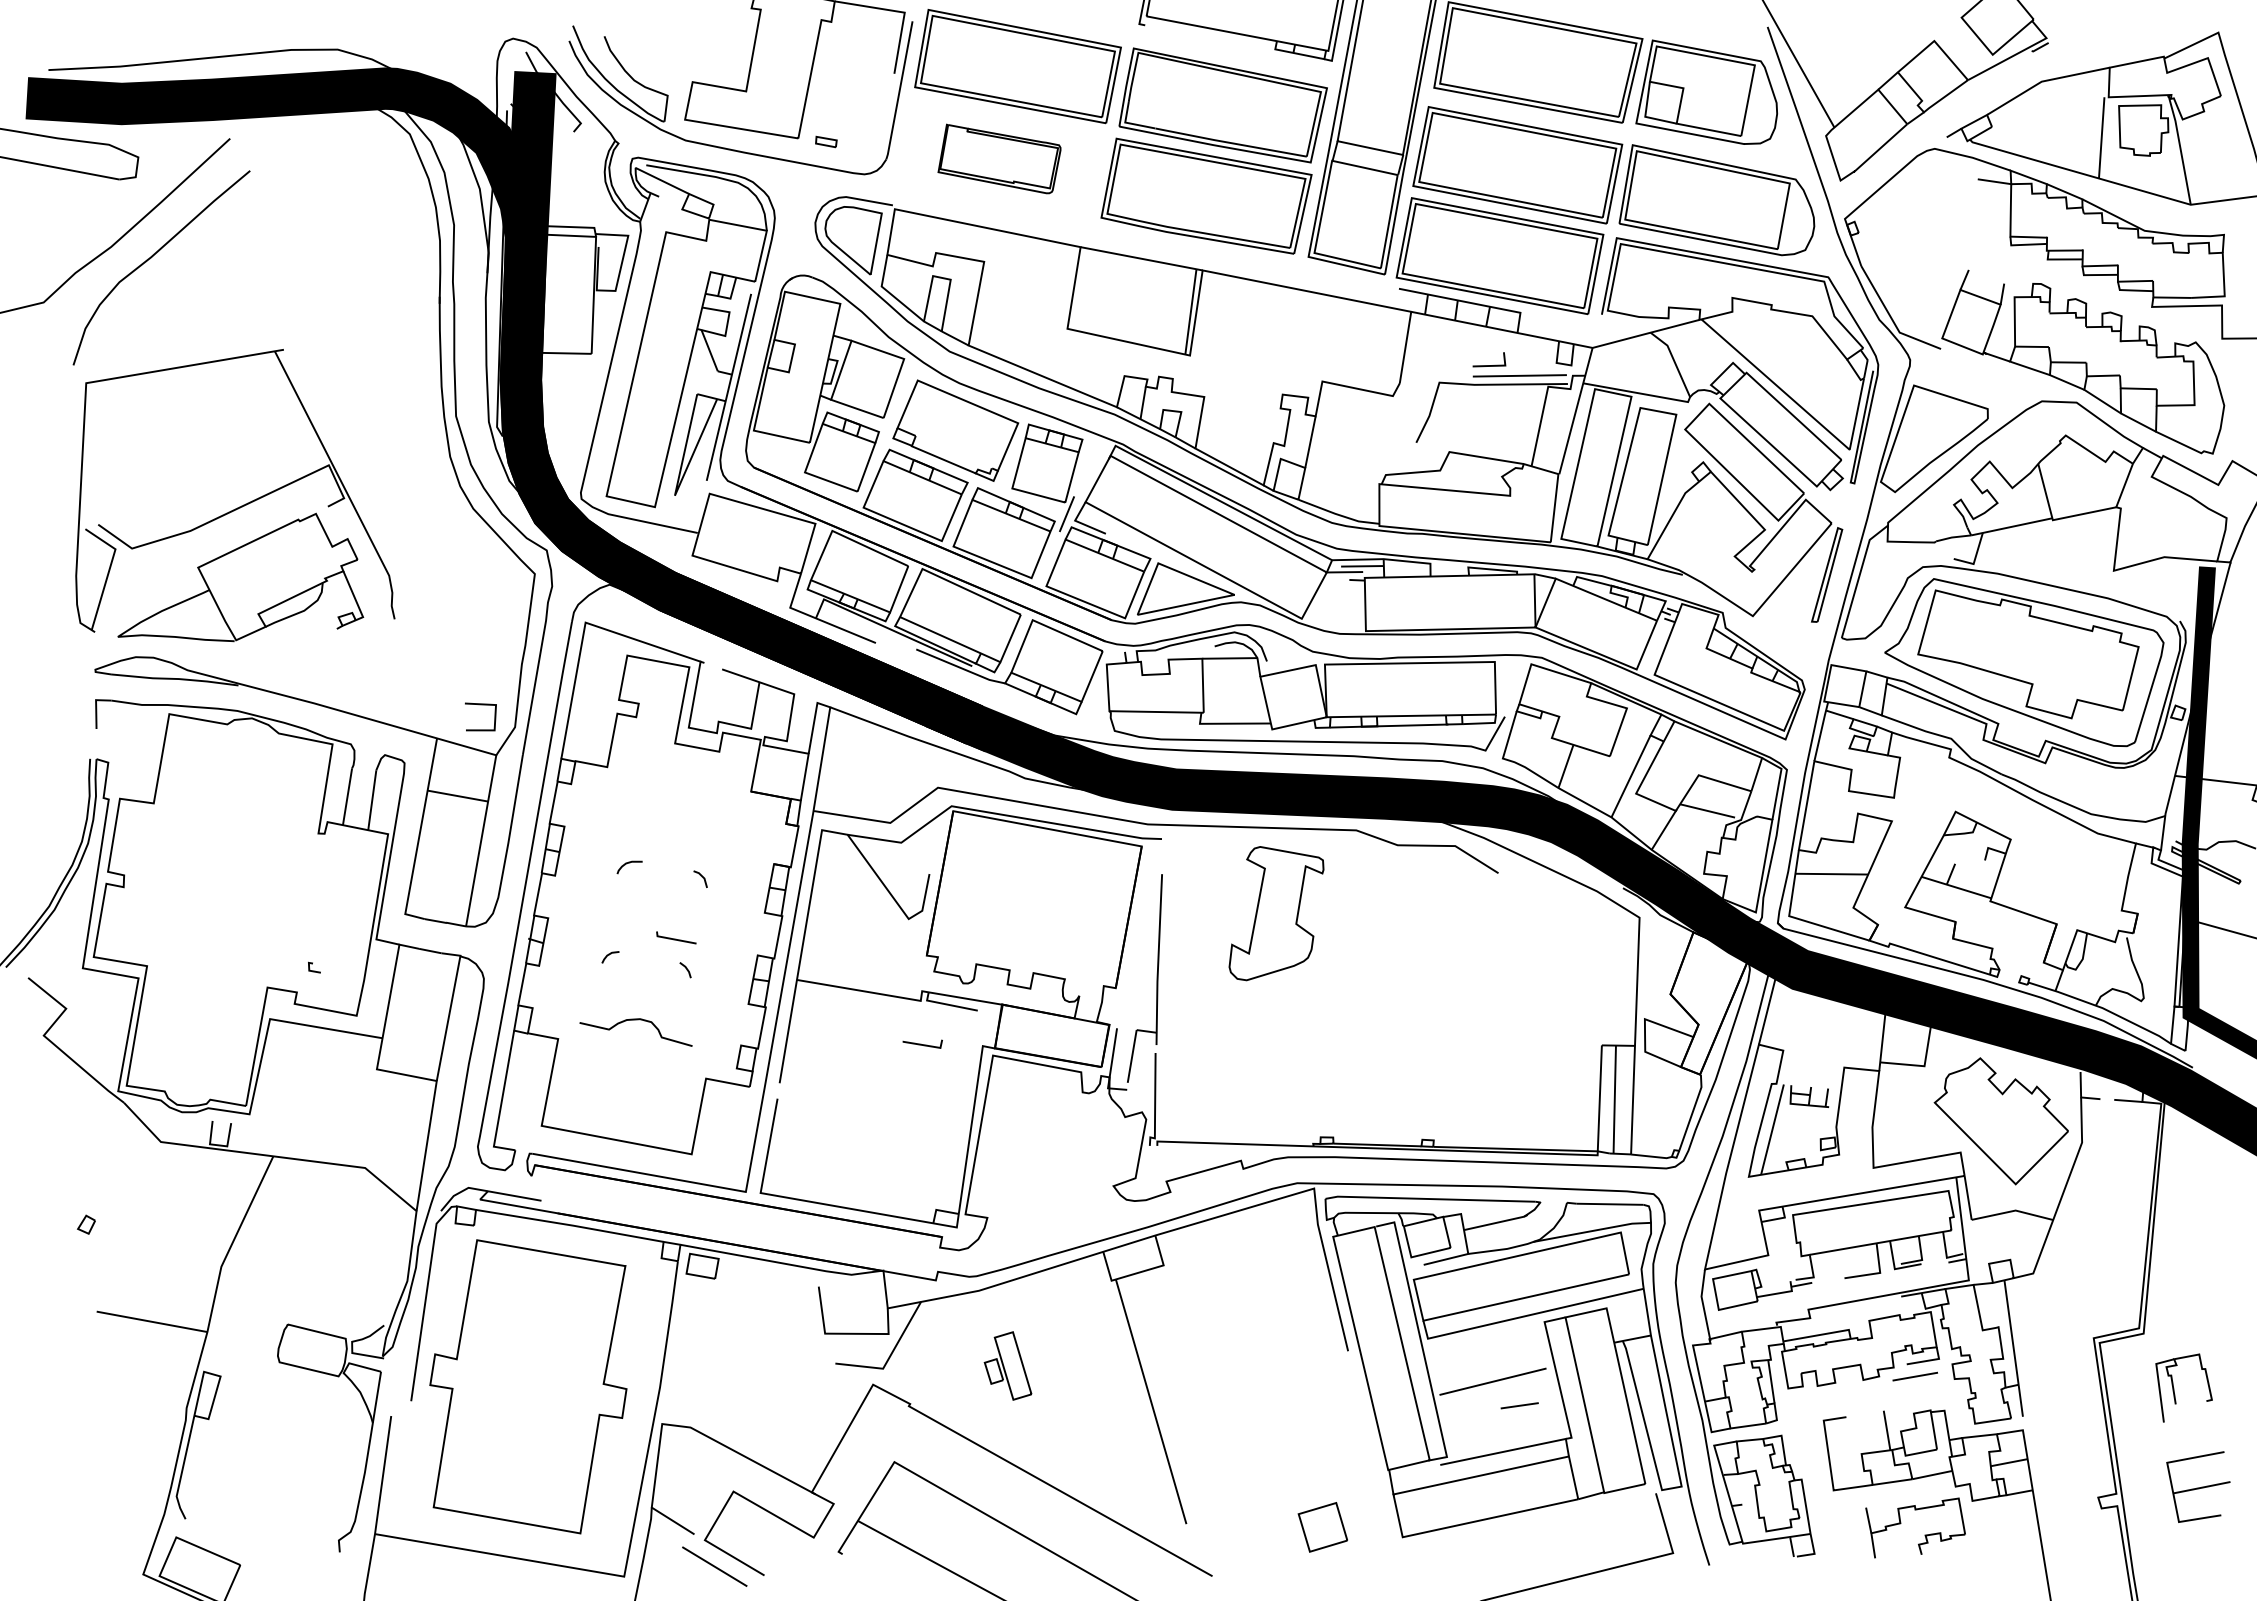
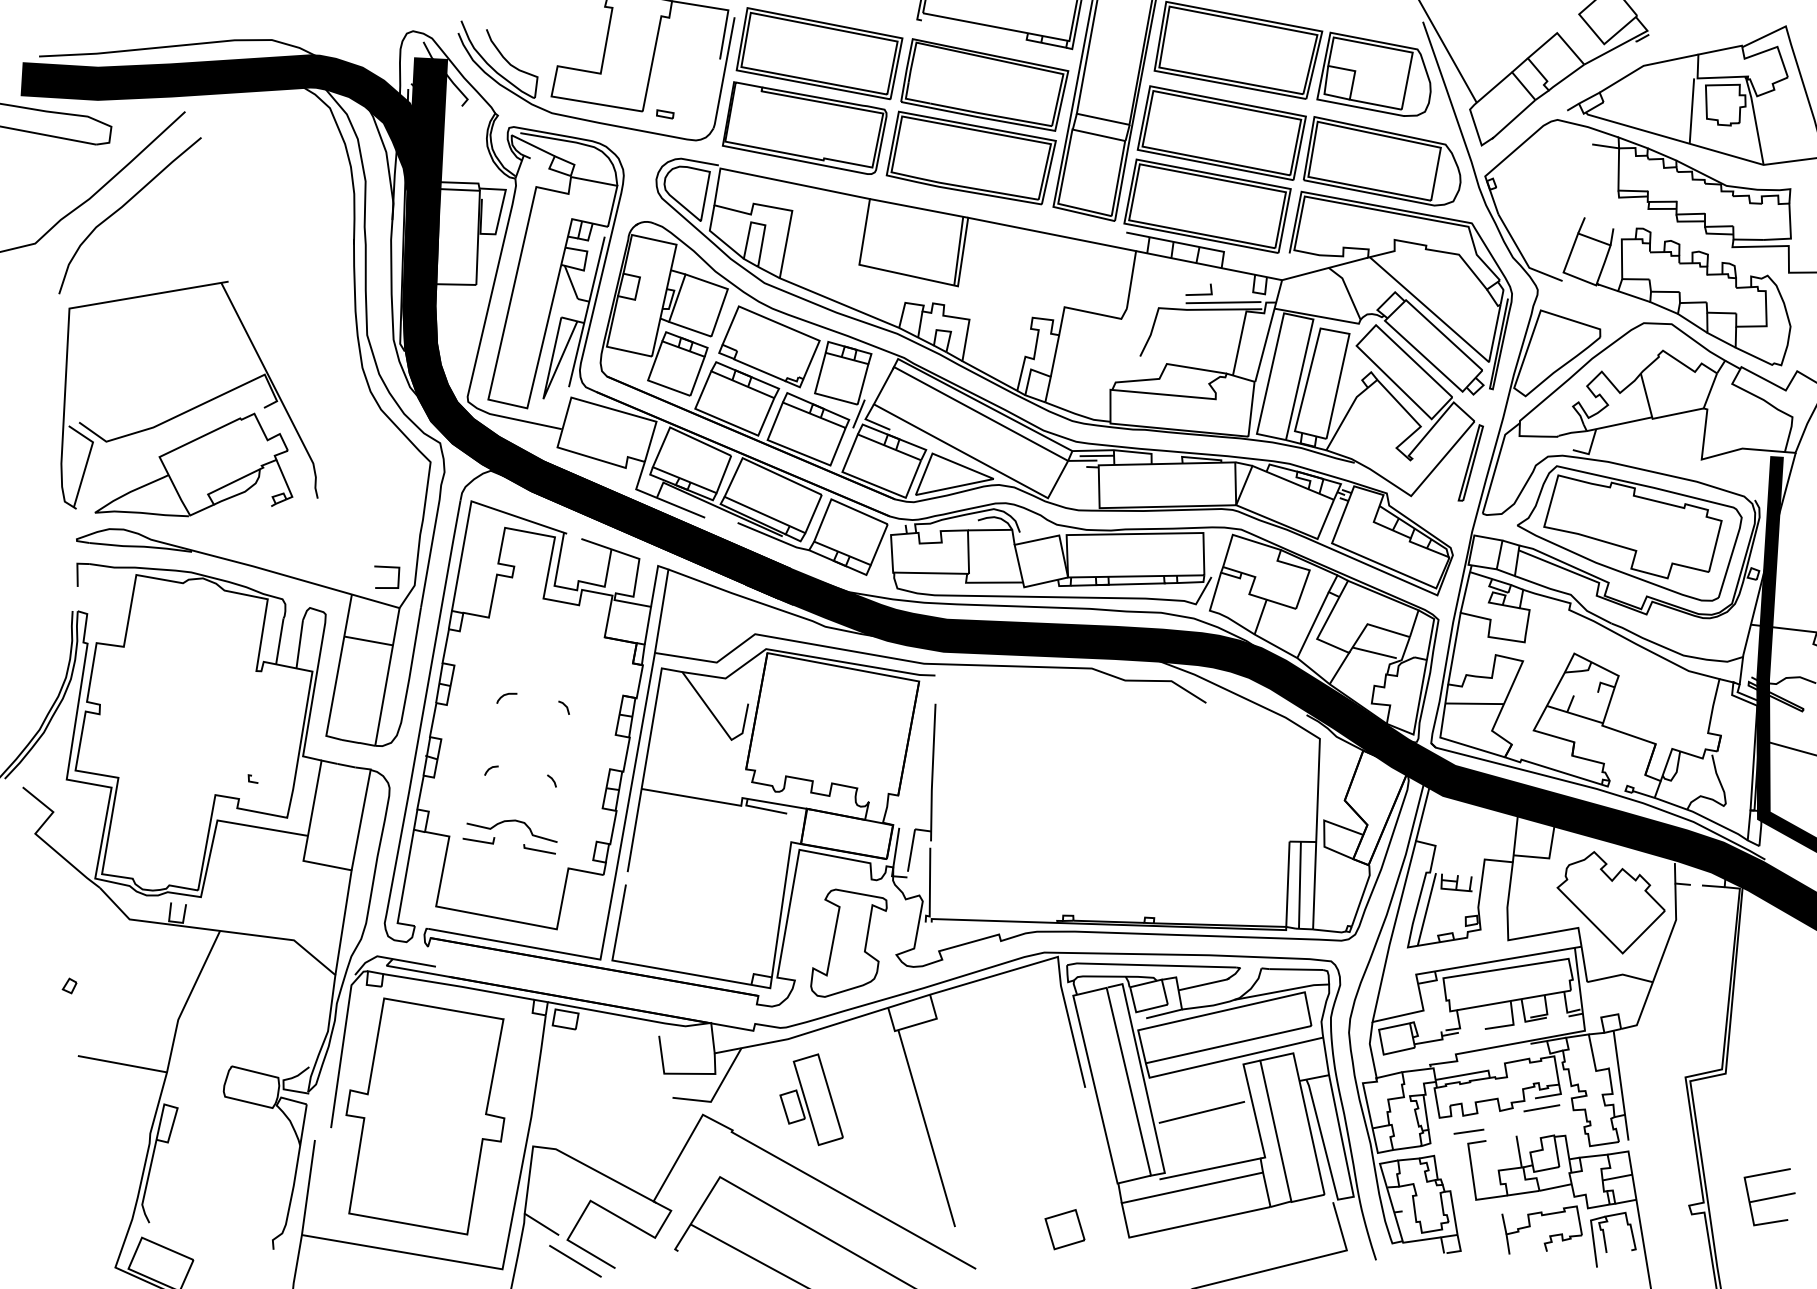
part: (999, 158) -> (804, 127), size x1.67
part: (1276, 913) -> (848, 943), moved
line: (676, 938) -> (539, 849), moved
line: (921, 1043) -> (477, 840), moved
part: (1007, 1365) -> (811, 1099), size x1.67
part: (2174, 1388) -> (1605, 1240), moved
line: (1519, 1405) -> (1468, 1131), moved

